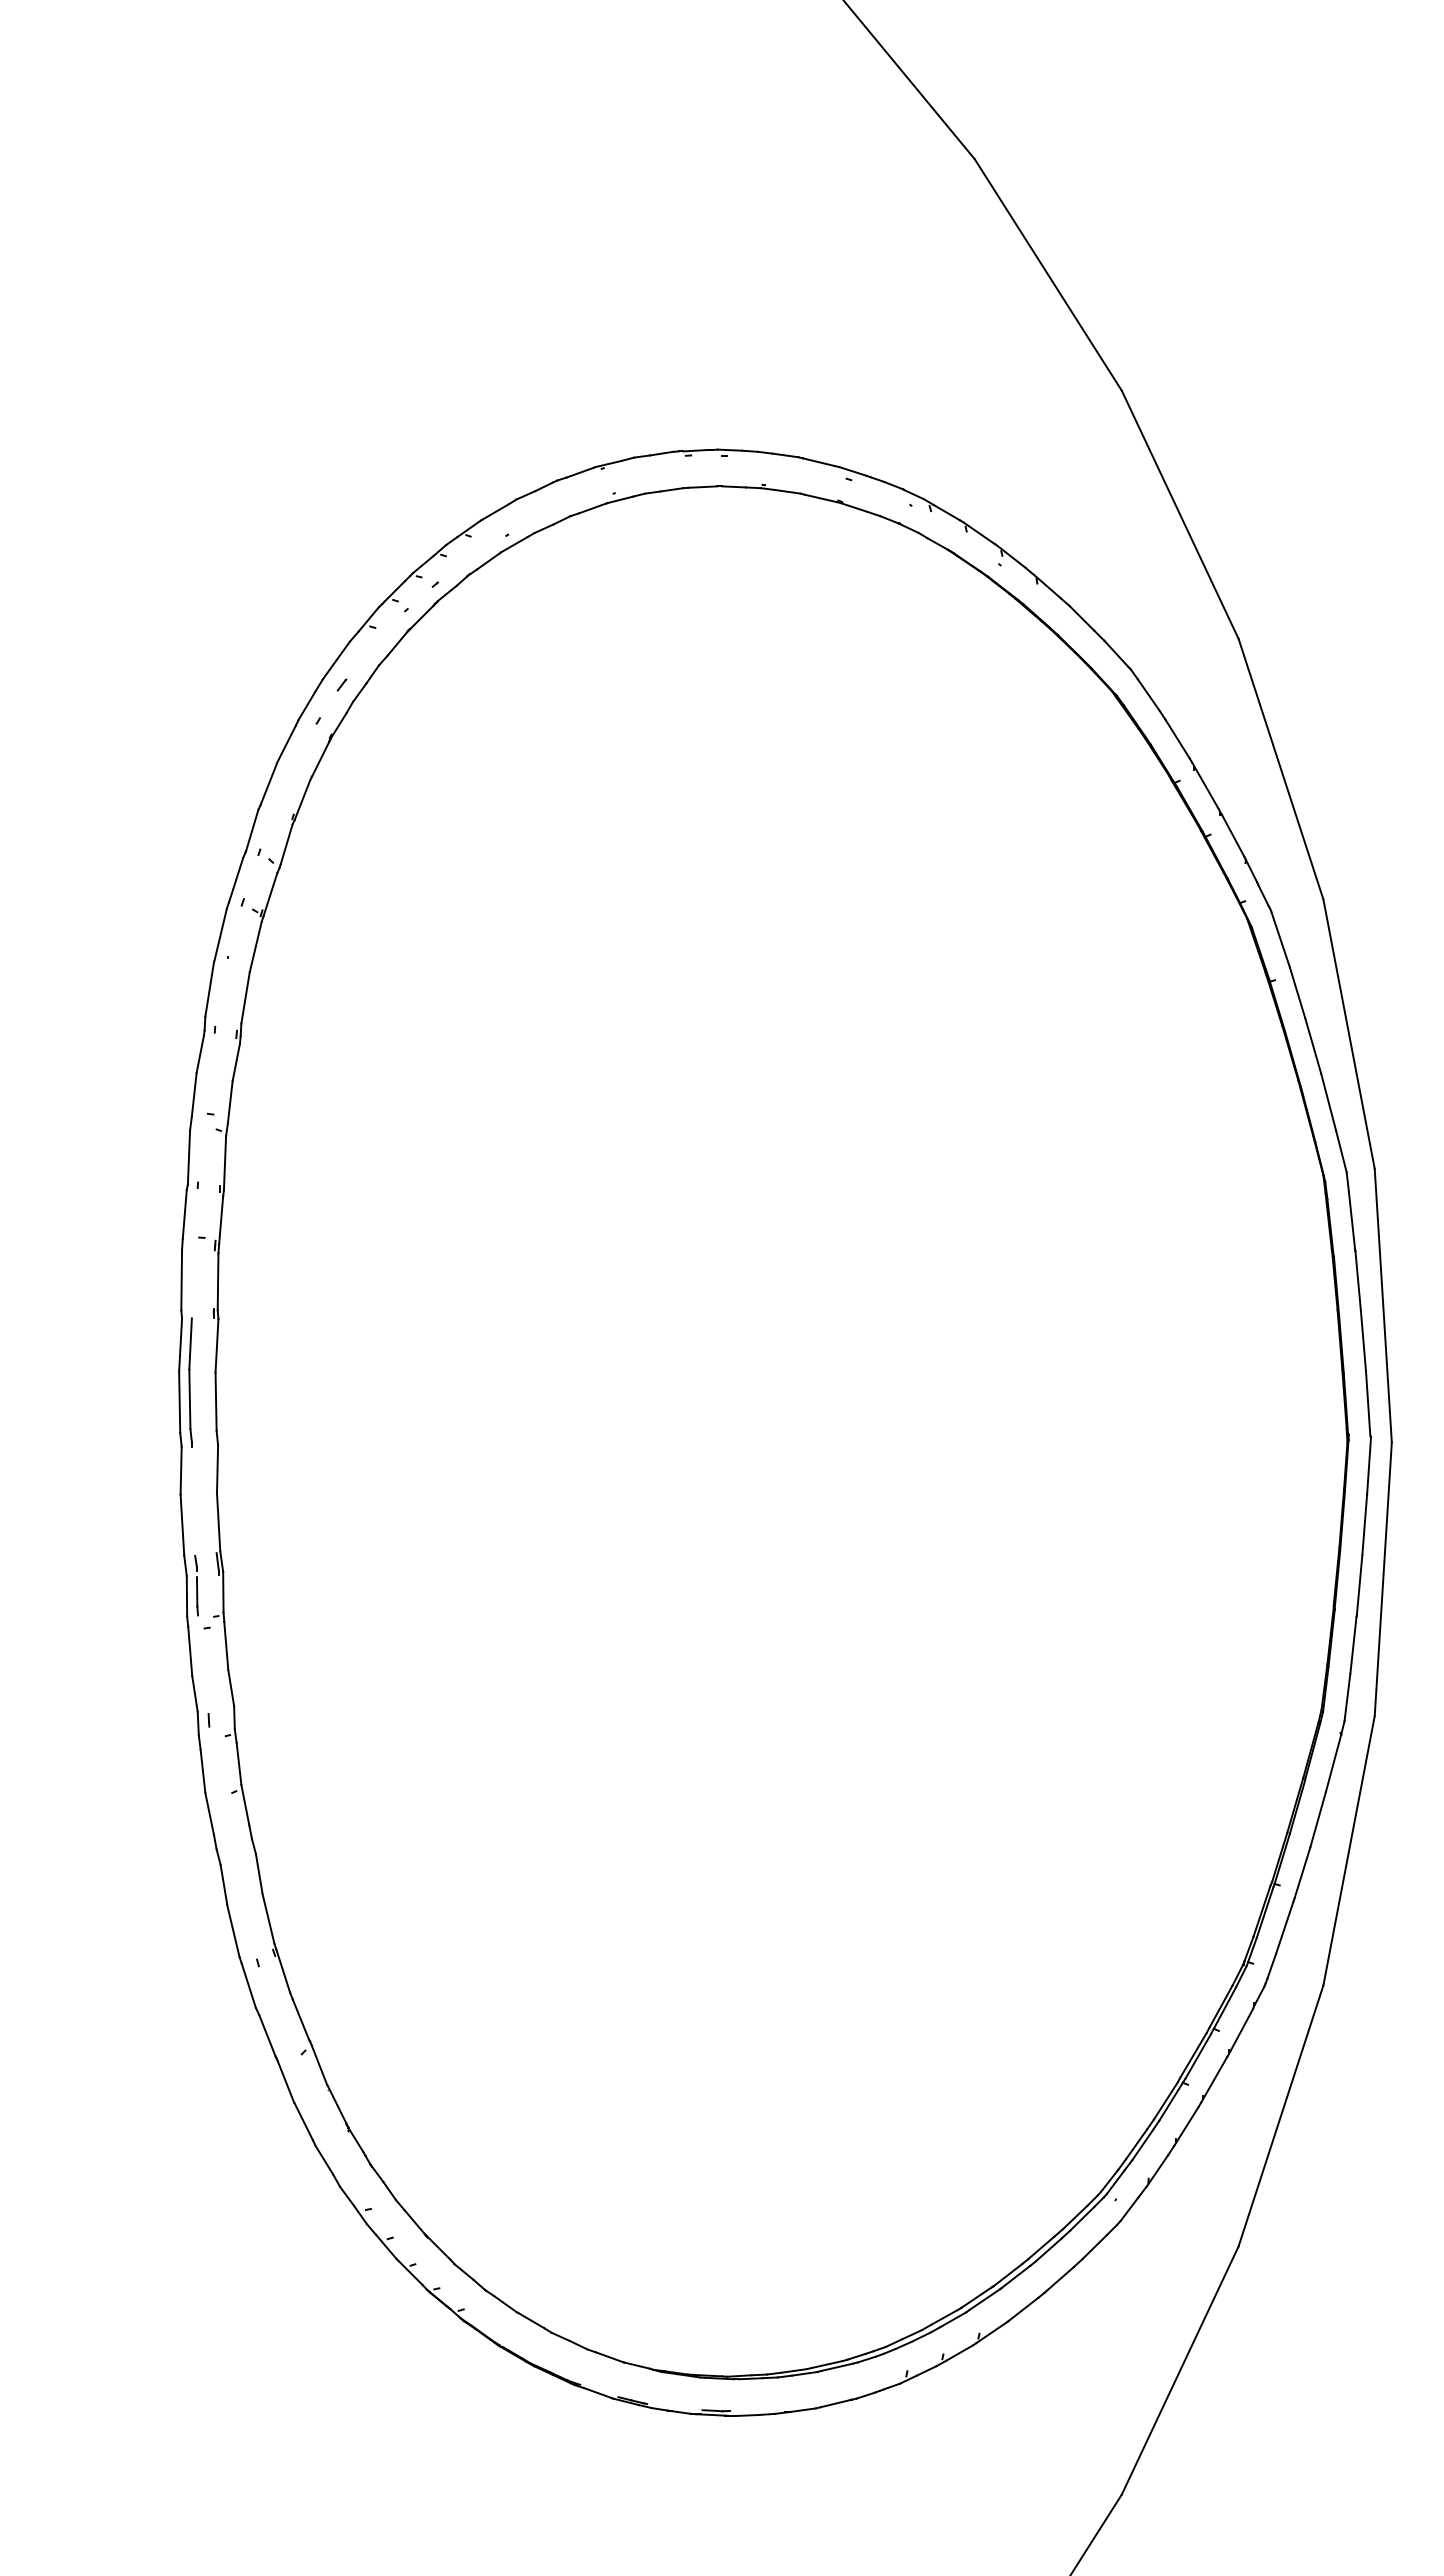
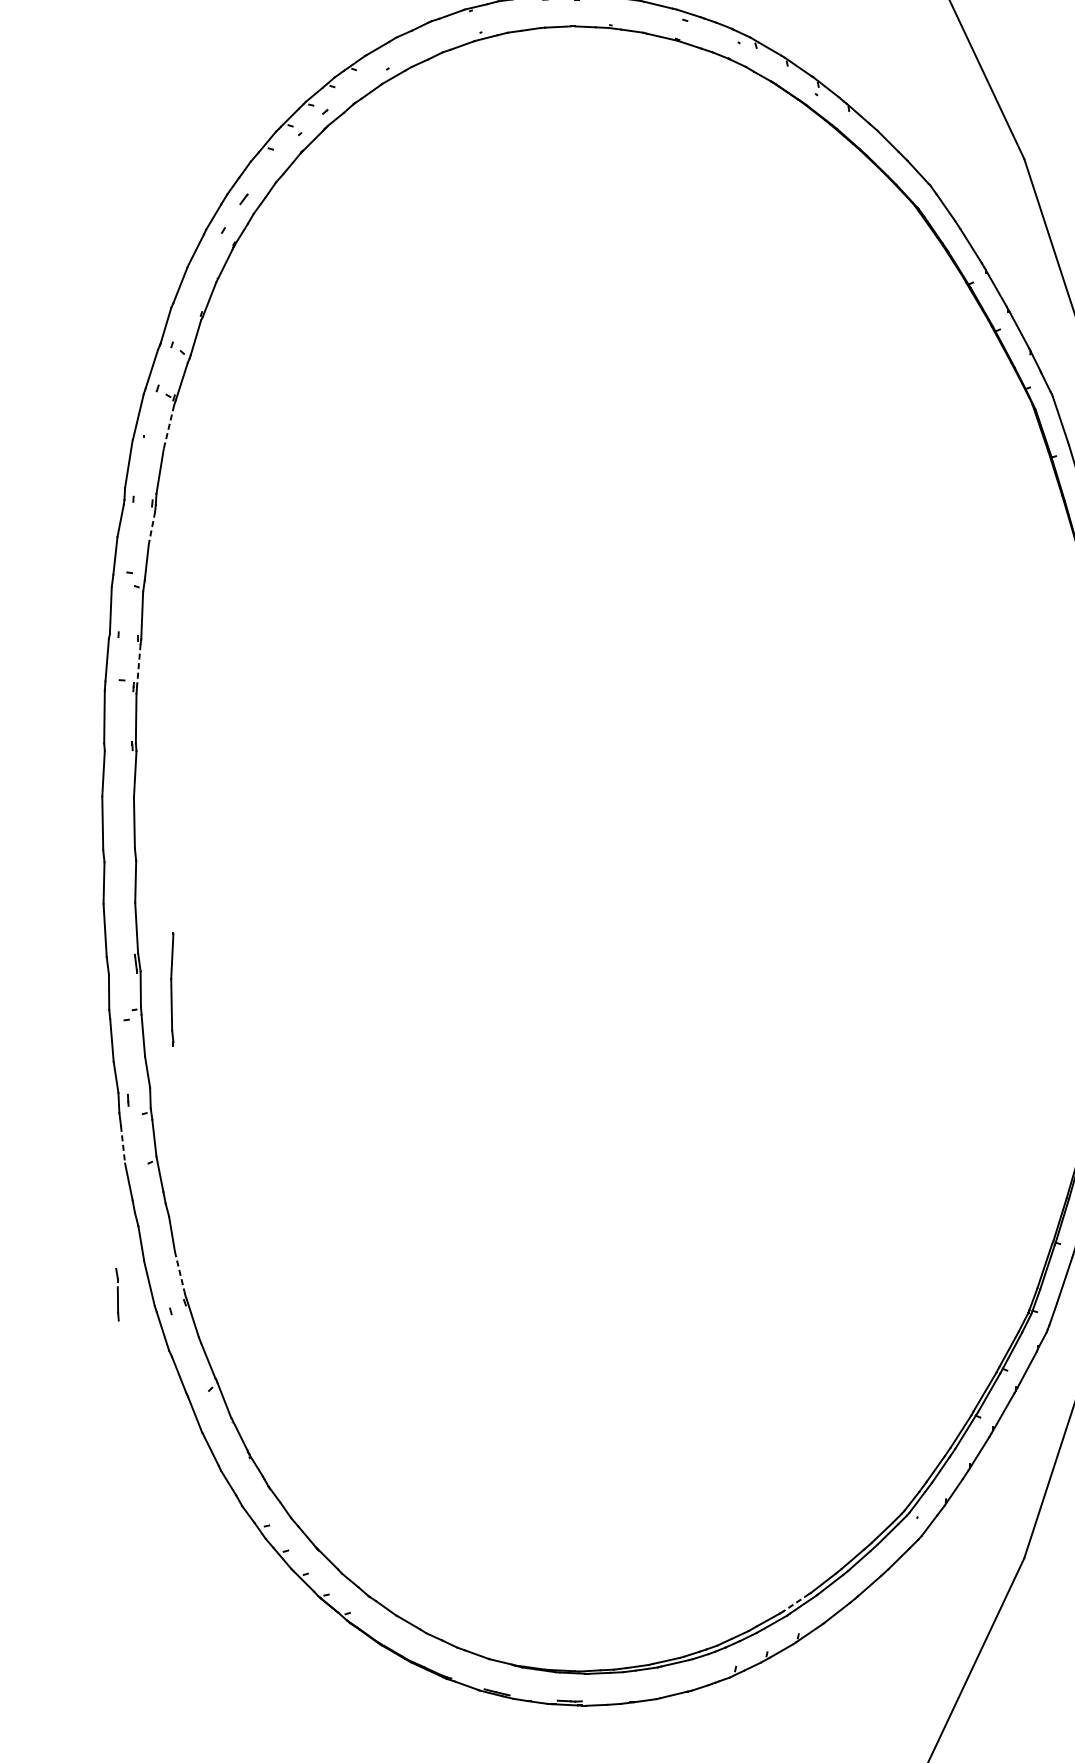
line: (255, 946) -> (168, 426), solid -> dashed
line: (236, 1062) -> (152, 527), solid -> dashed
line: (221, 1219) -> (139, 664), solid -> dashed
part: (190, 1382) -> (172, 989), moved
part: (196, 1585) -> (117, 1294), moved
line: (202, 1771) -> (122, 1144), solid -> dashed
line: (268, 1918) -> (180, 1272), solid -> dashed
line: (975, 2298) -> (795, 1603), solid -> dashed

